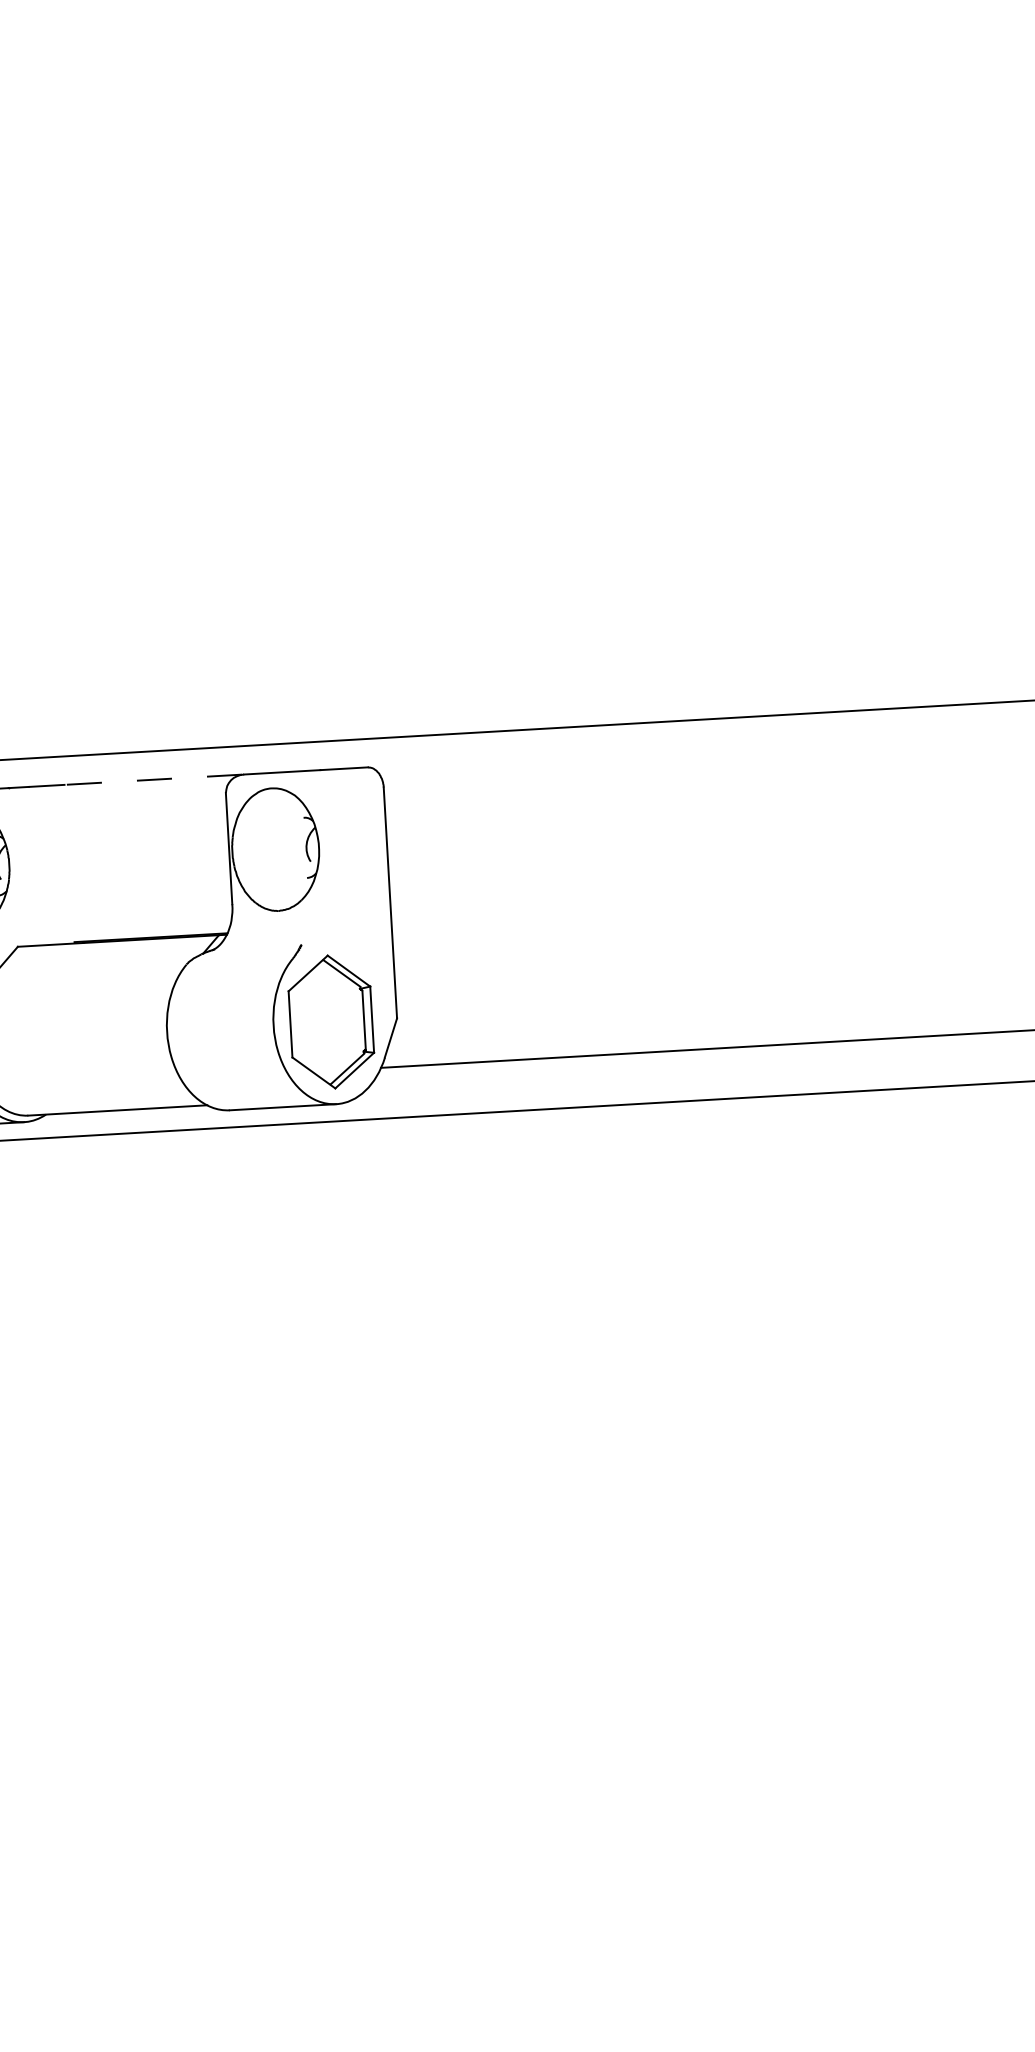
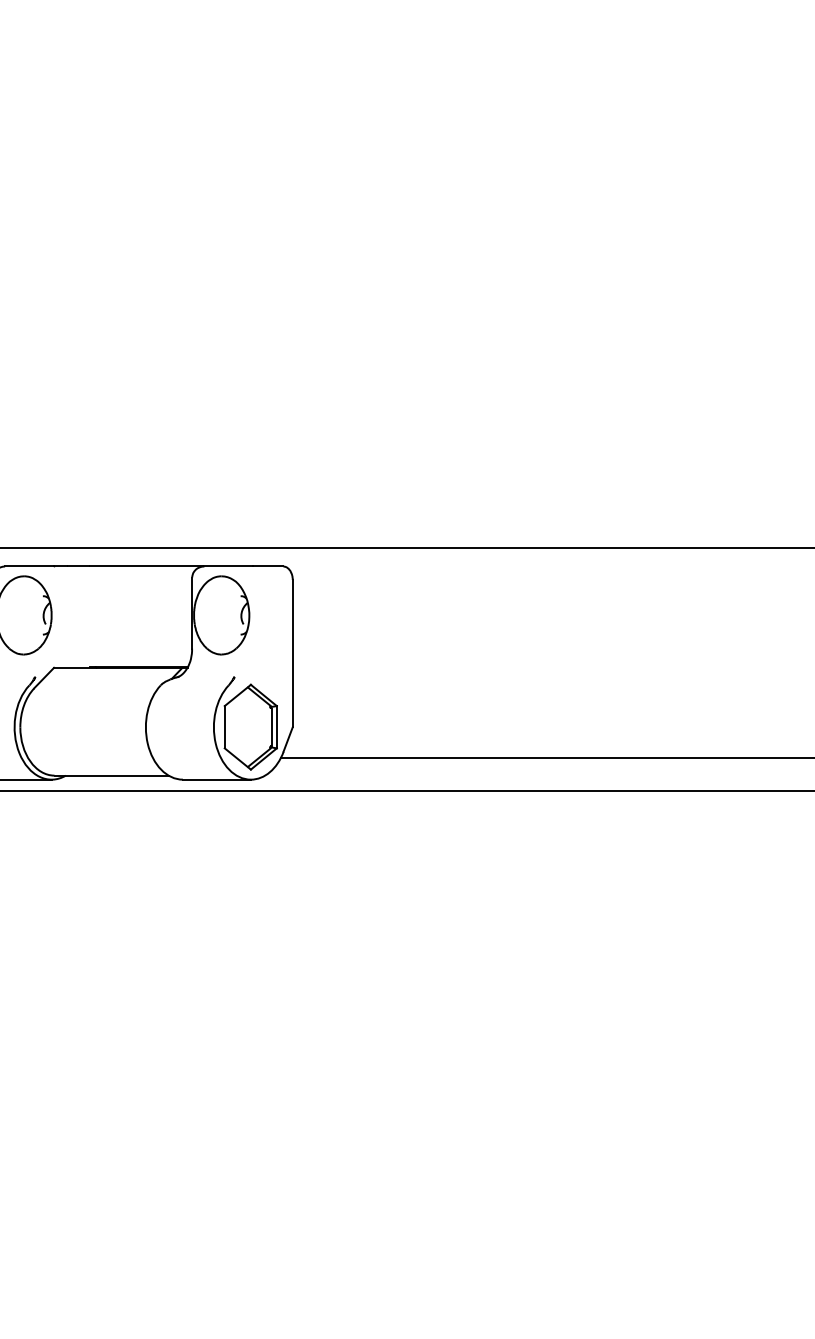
line: (153, 779) -> (146, 566), dashed -> solid

